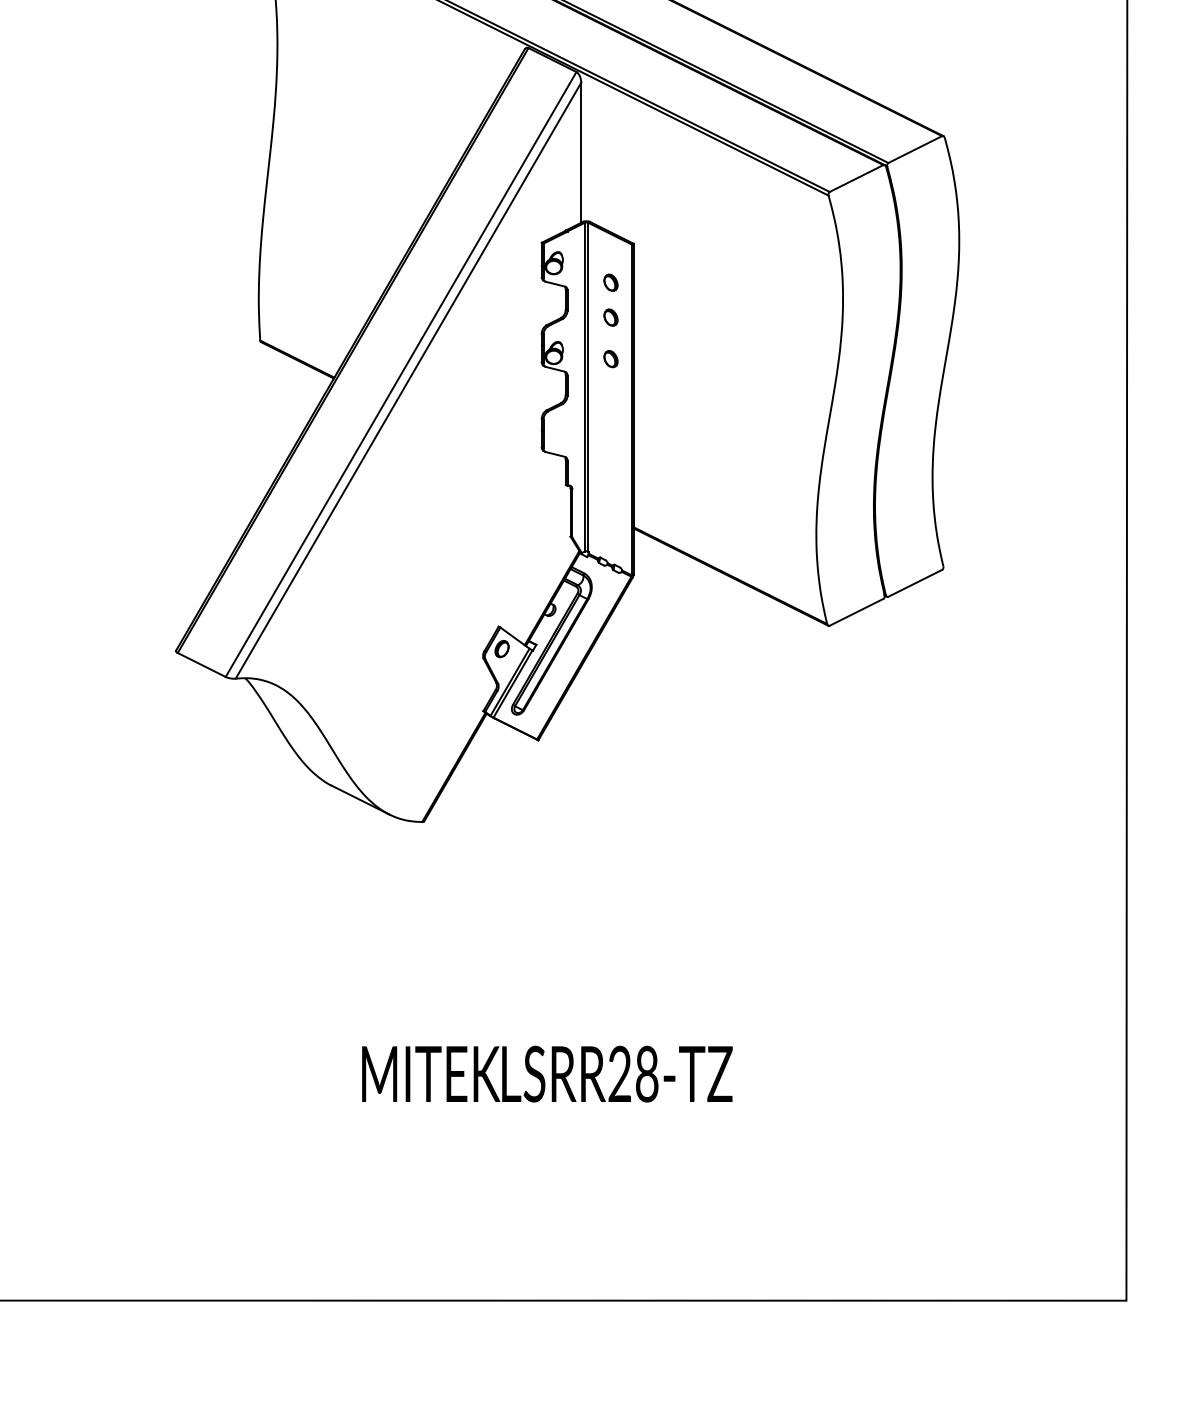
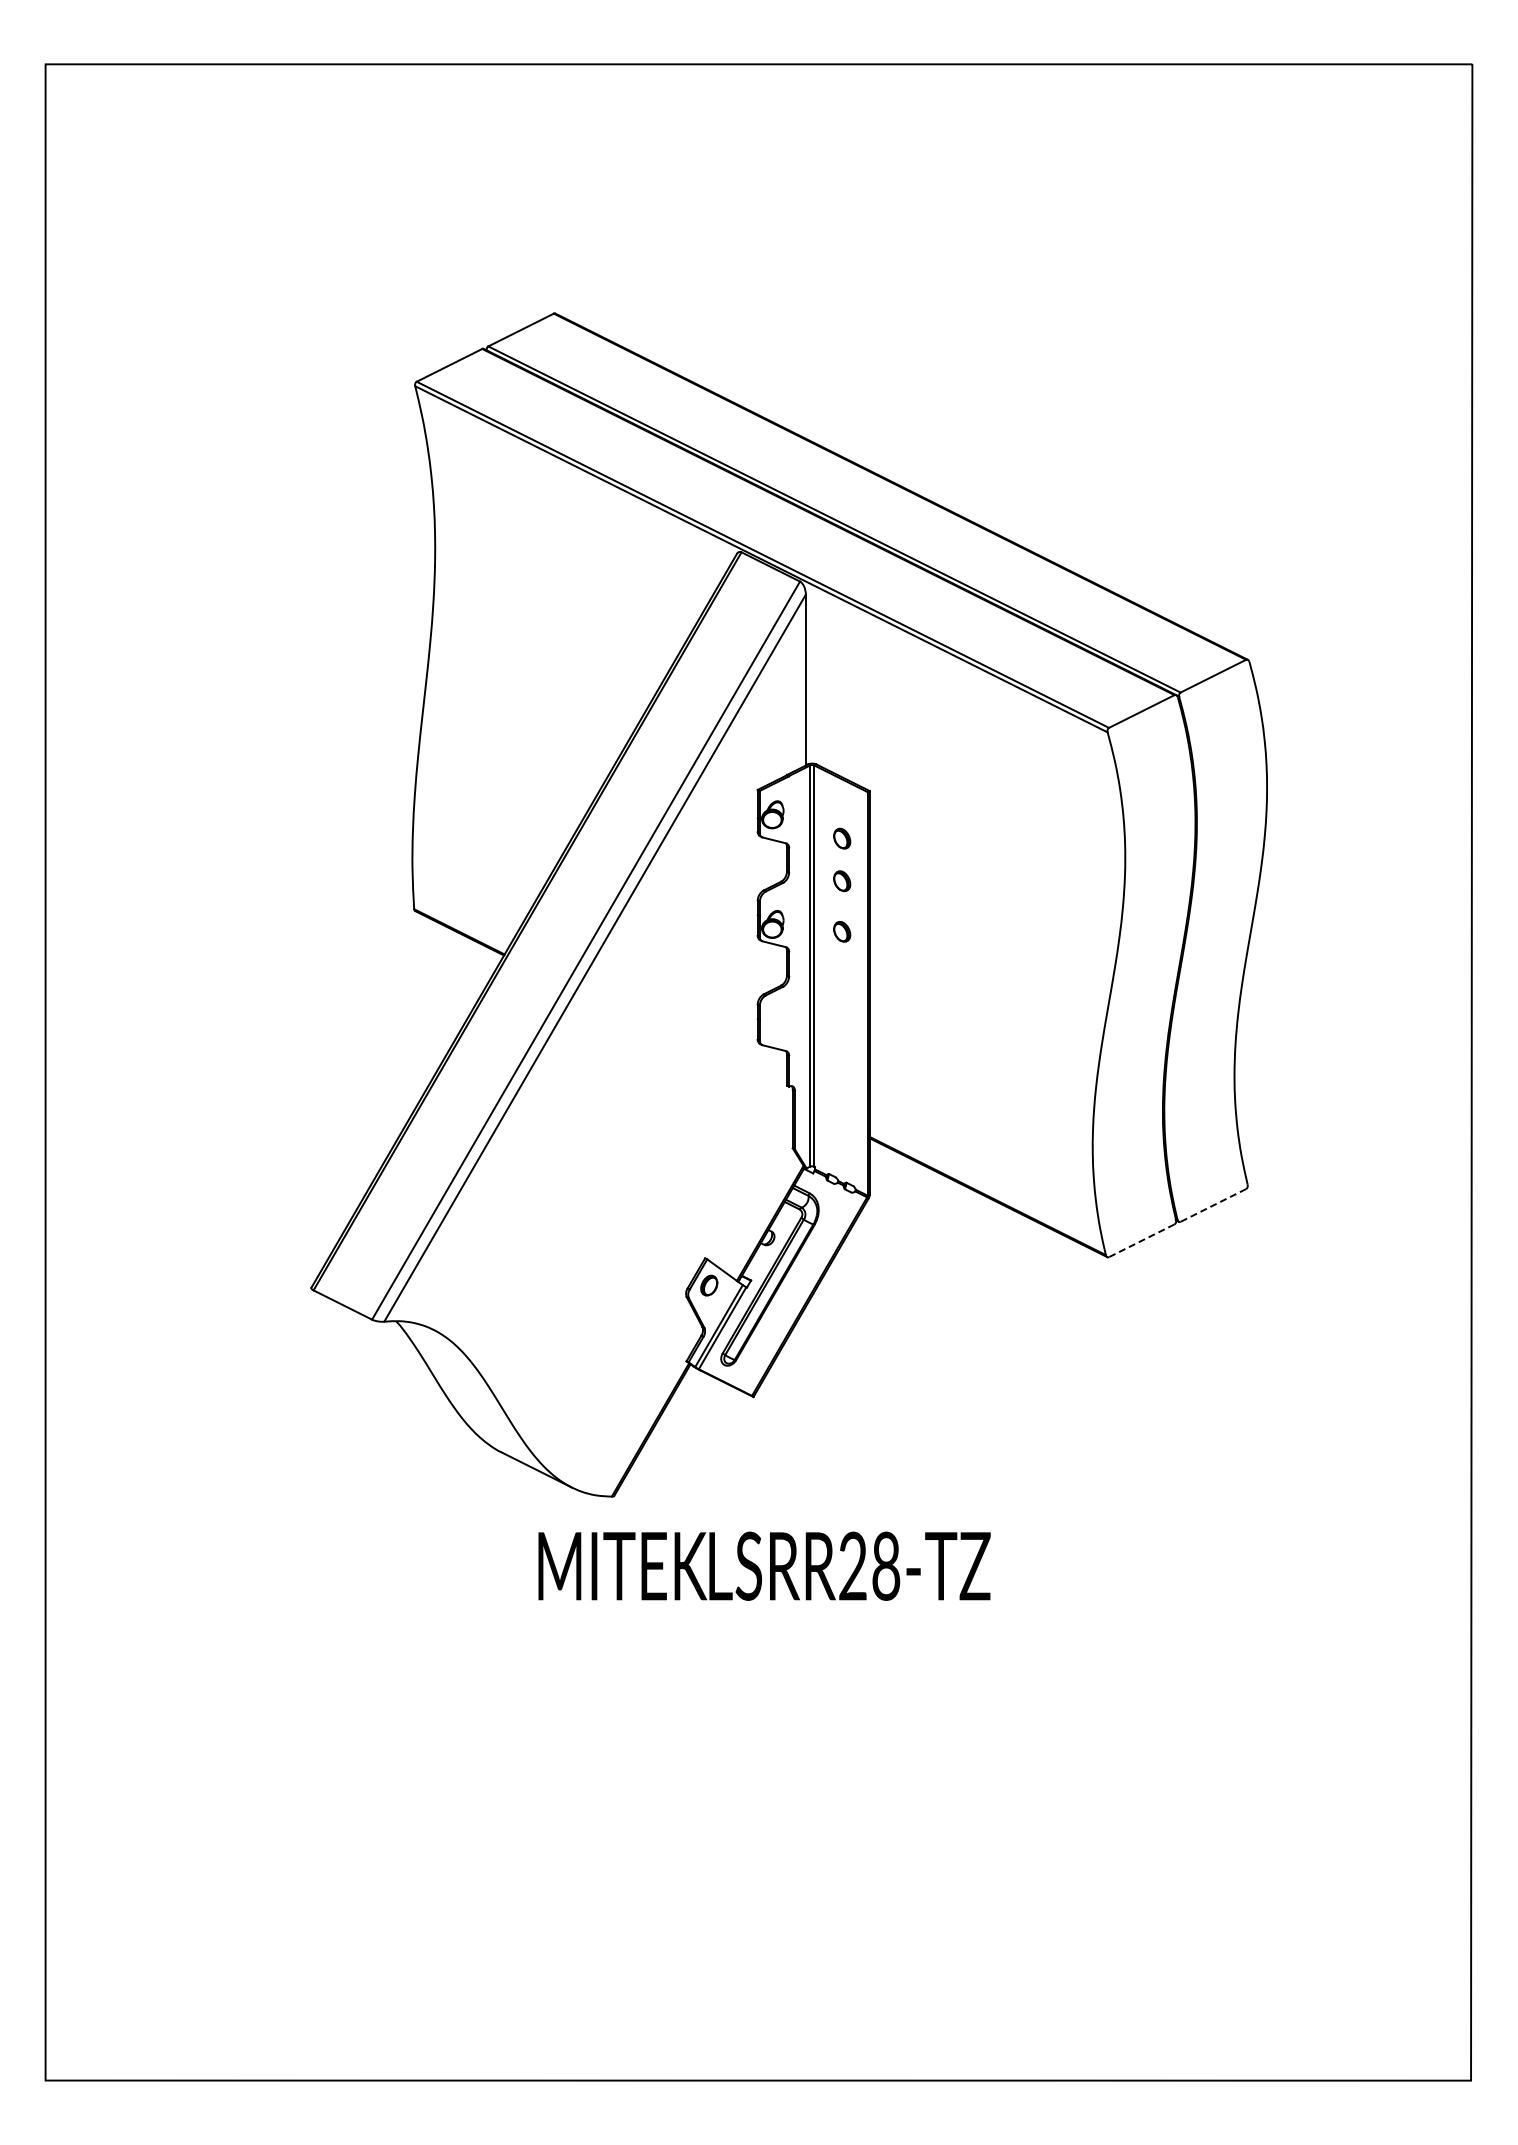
line: (915, 583) -> (1213, 1205), solid -> dashed
line: (856, 612) -> (1141, 1240), solid -> dashed
text: (547, 1073) -> (764, 1565), moved

